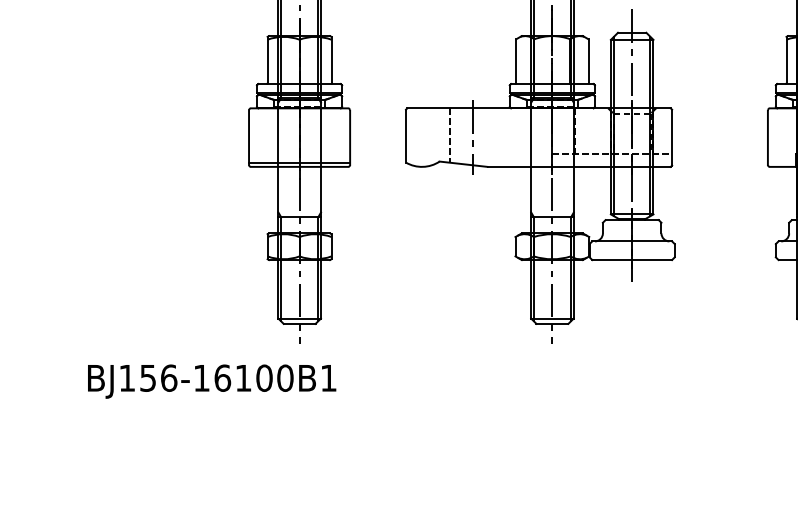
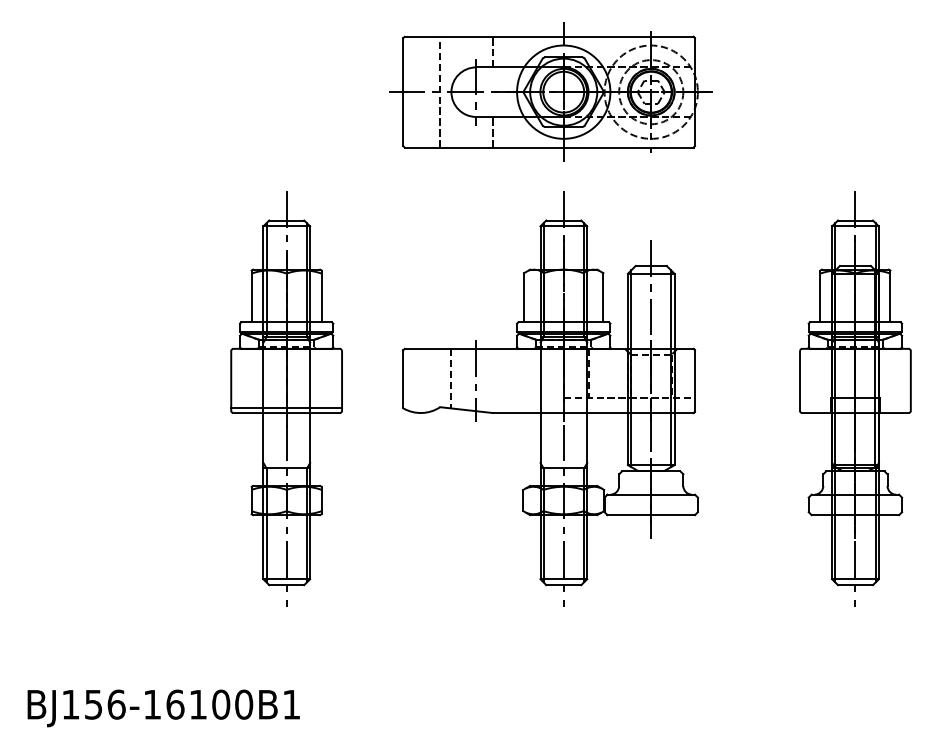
text: (211, 381) -> (163, 708), moved

